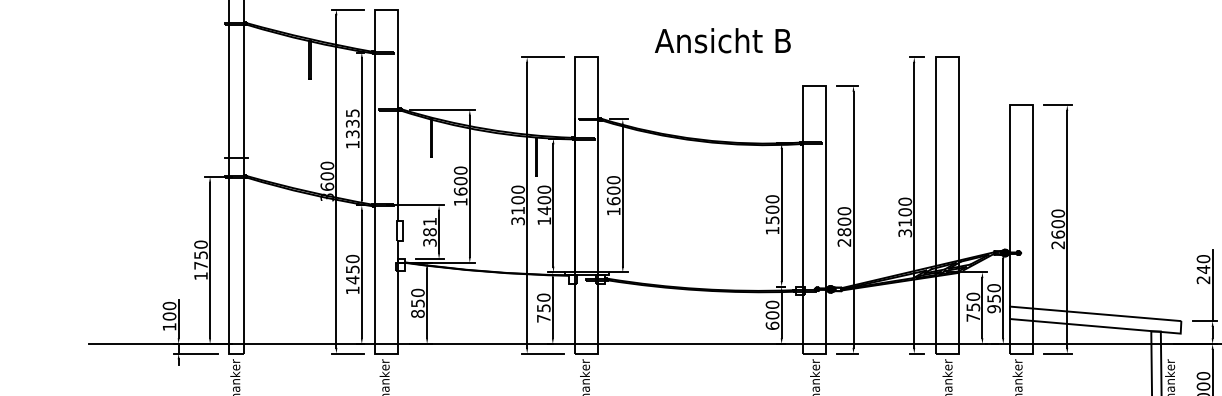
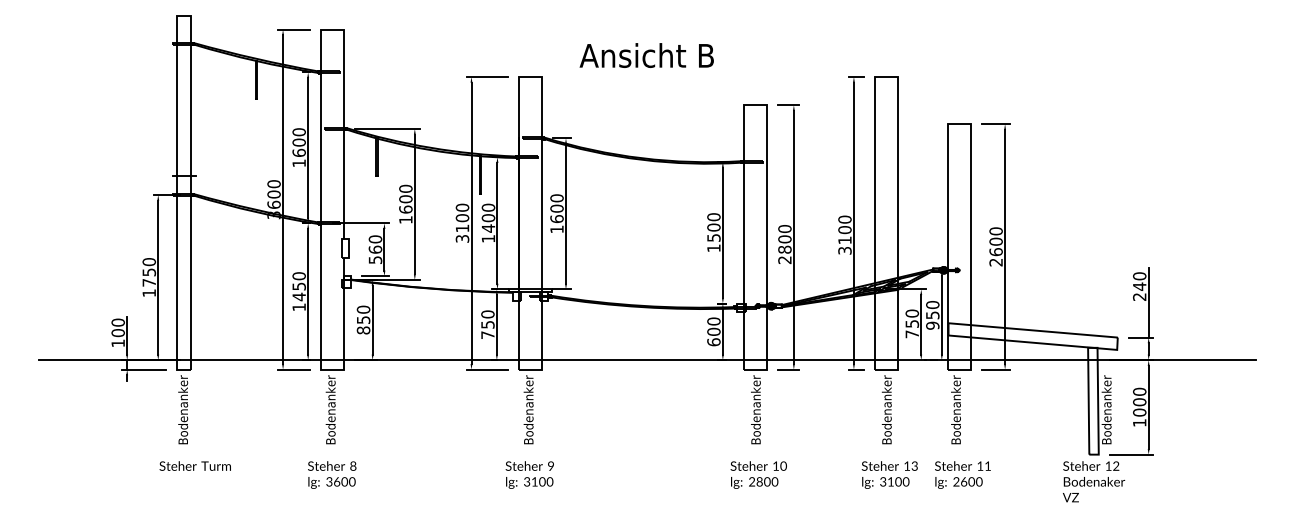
text: (722, 40) -> (646, 55), moved
text: (352, 123) -> (298, 142), 1335 -> 1600
text: (429, 231) -> (375, 249), 381 -> 560

